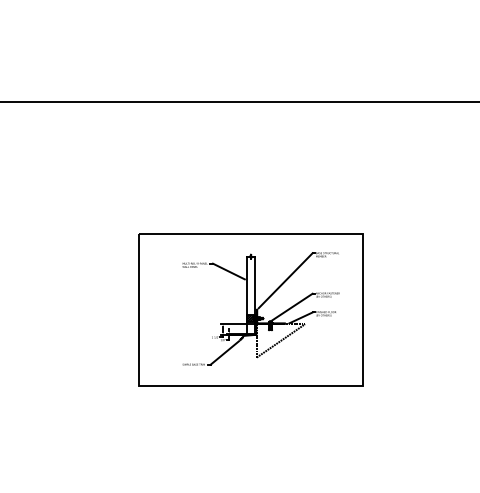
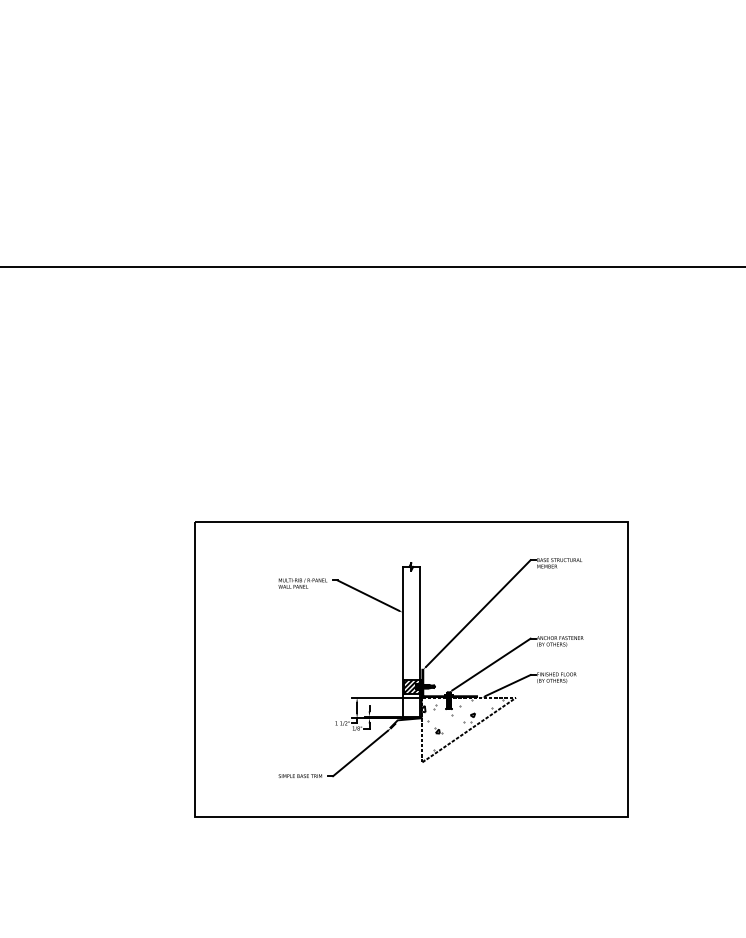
hatch: (277, 340) -> (462, 729), added

